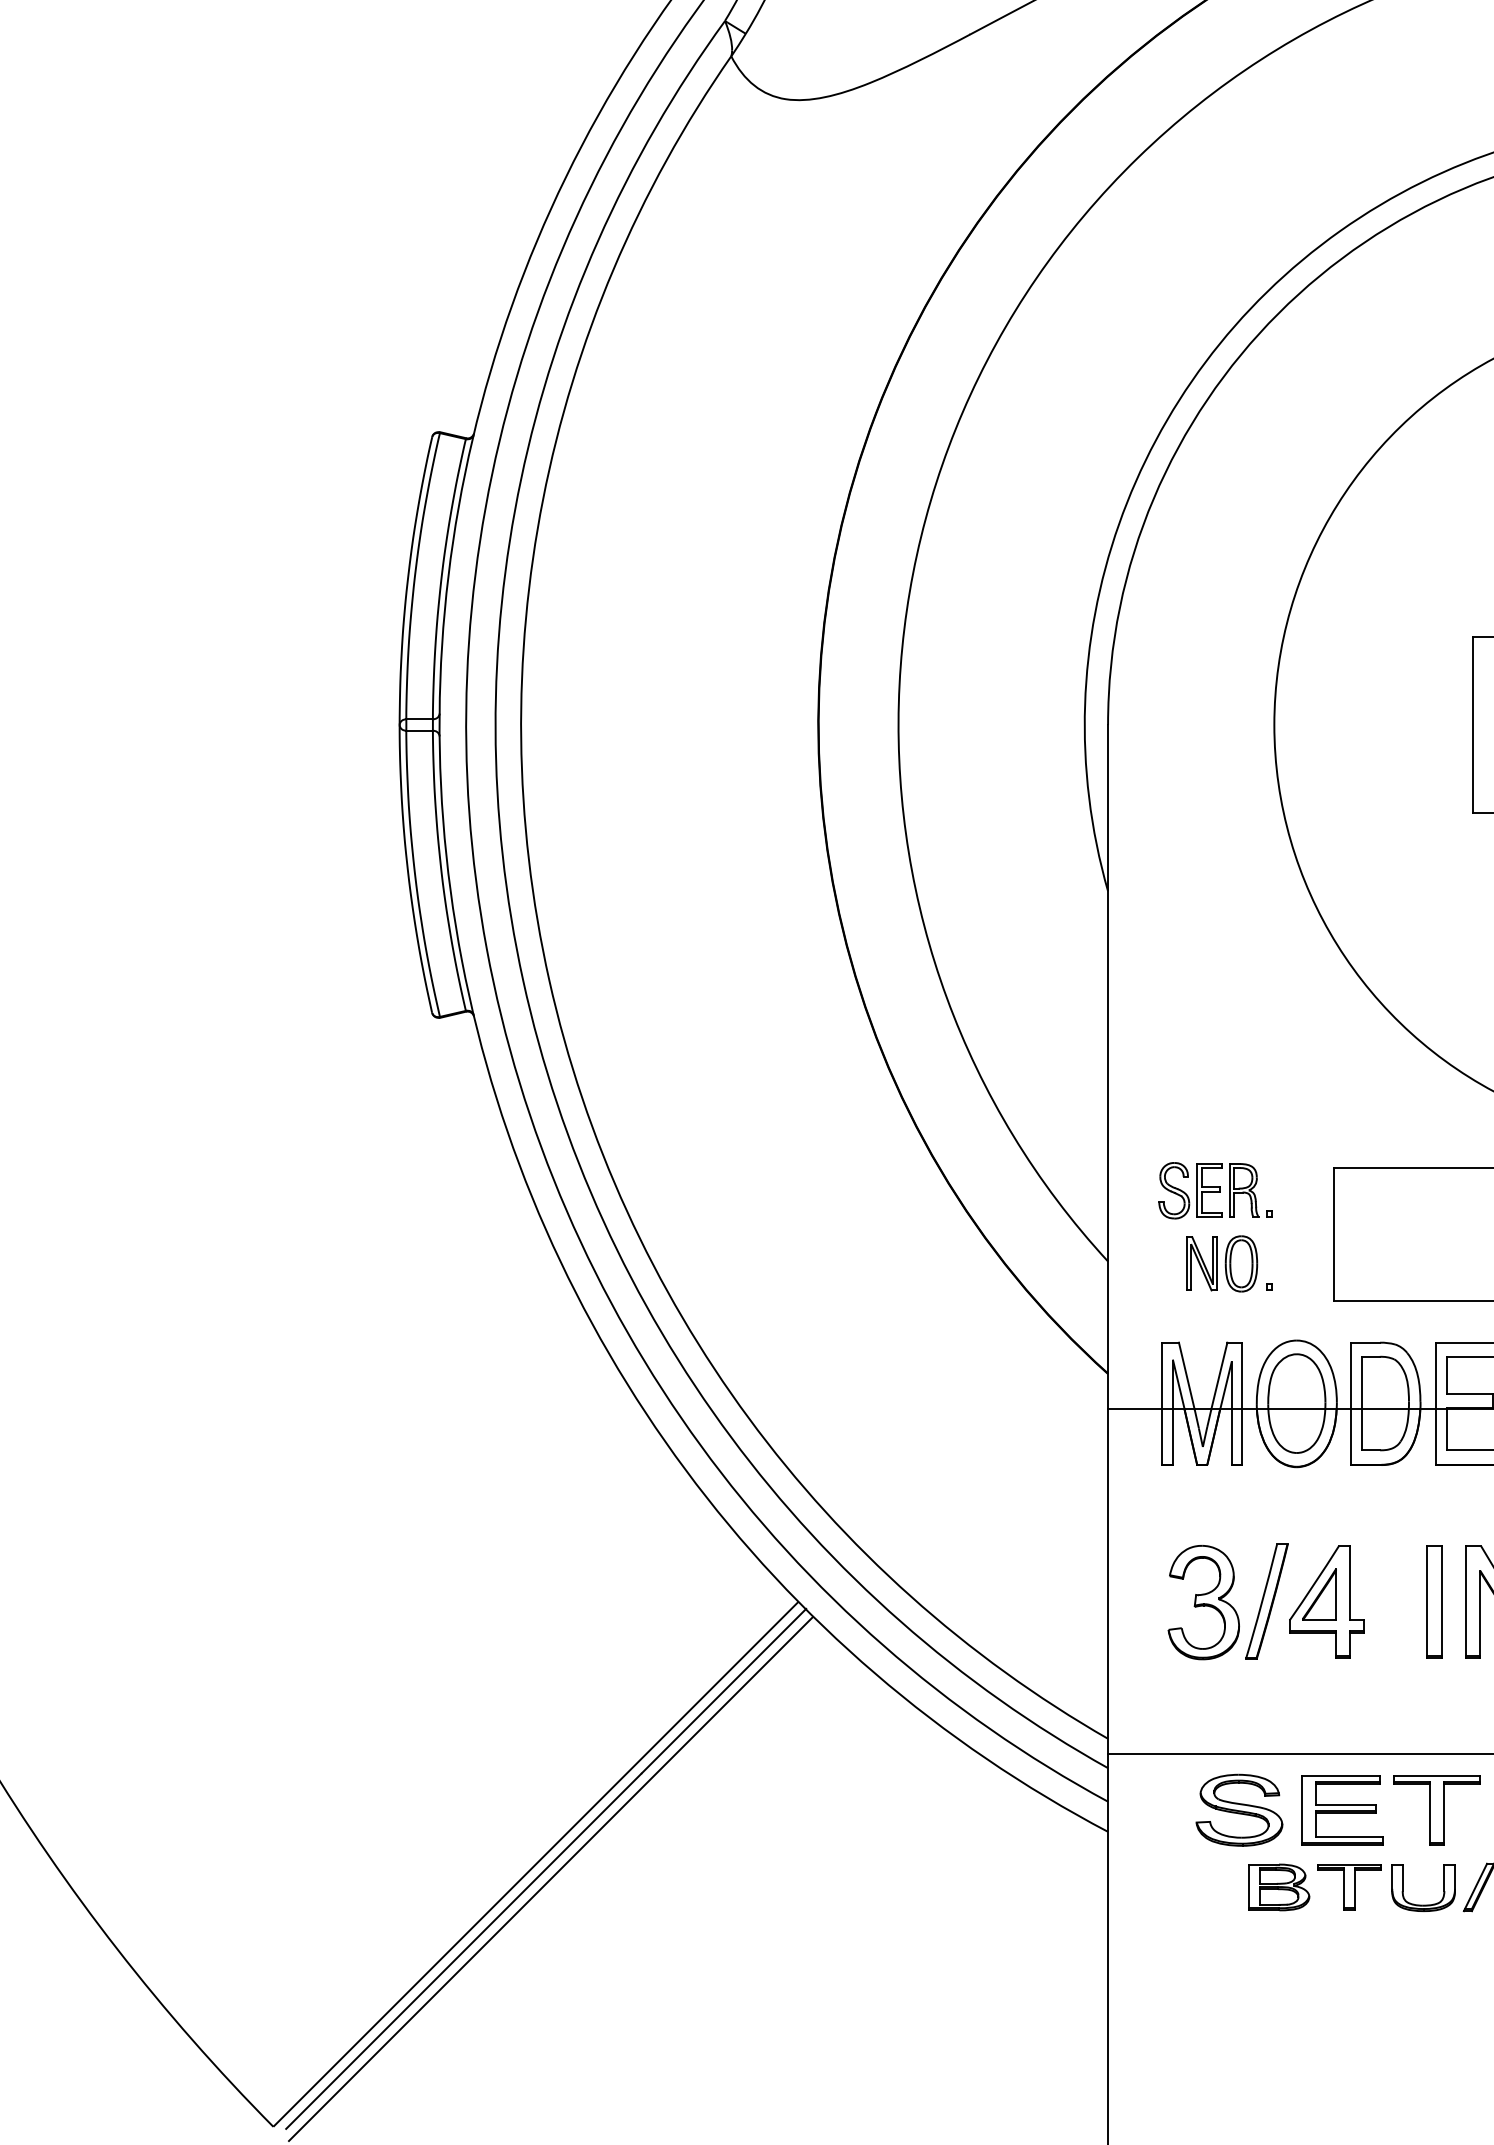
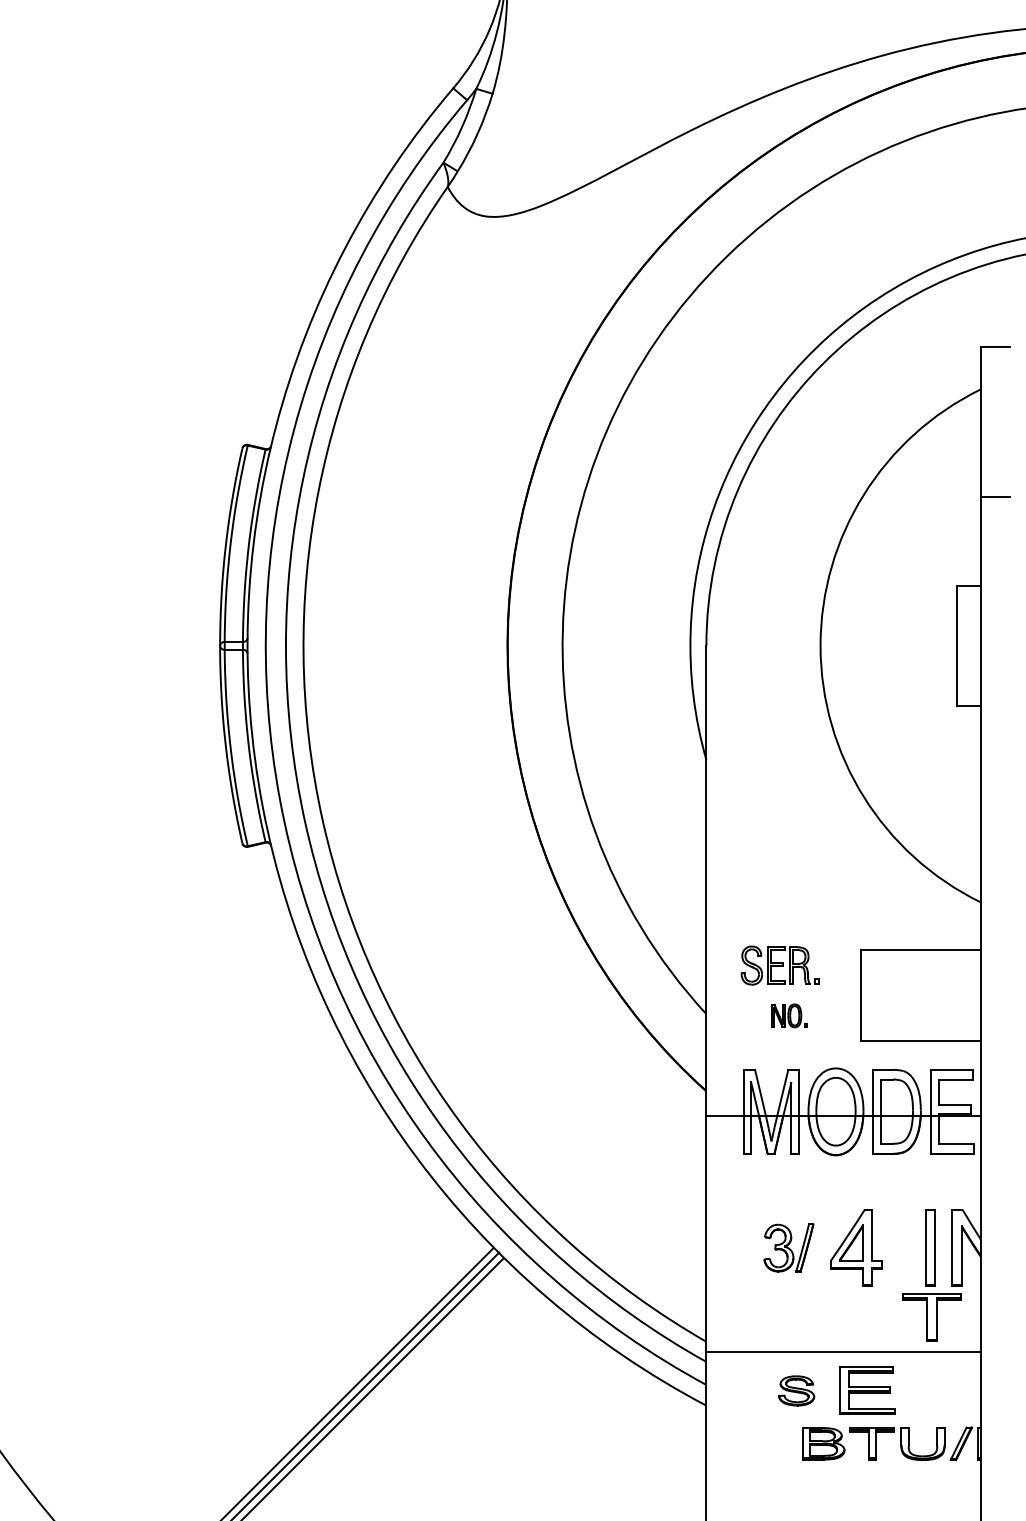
part: (1229, 1263) -> (789, 1015), size x0.6
part: (1227, 1601) -> (788, 1247), size x0.6
part: (1239, 1809) -> (796, 1390), size x0.6
part: (1435, 1809) -> (931, 1317), moved

